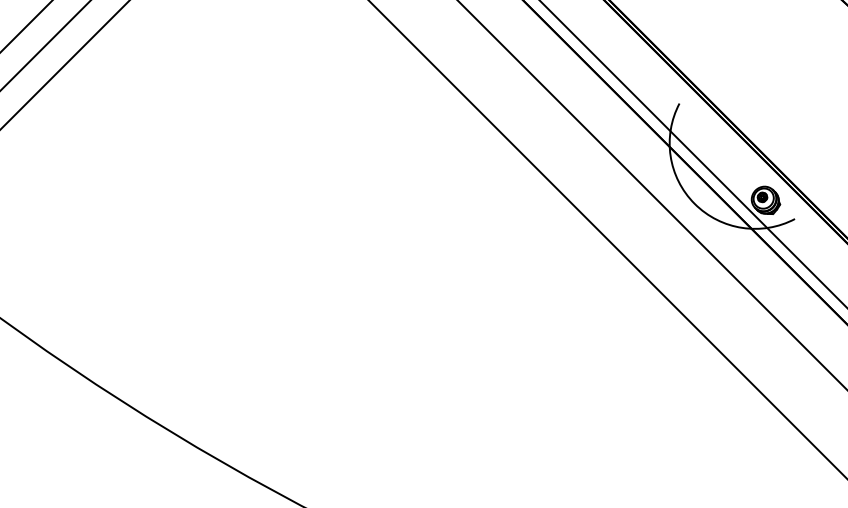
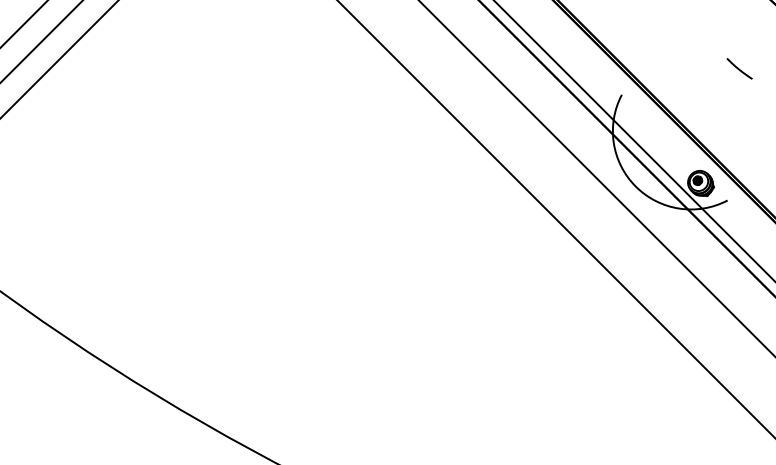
line: (807, 74) -> (739, 68), added

